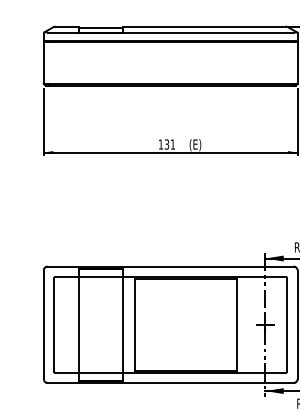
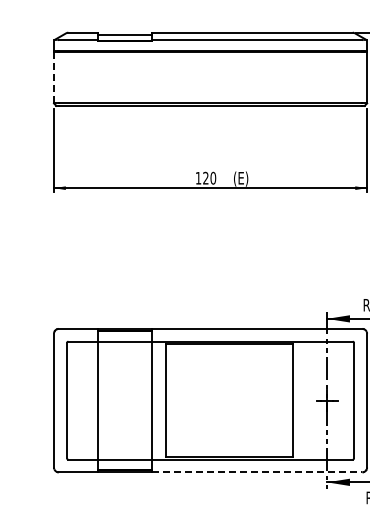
line: (44, 62) -> (54, 77), solid -> dashed
text: (169, 143) -> (209, 177), 131 -> 120
line: (208, 383) -> (257, 472), solid -> dashed

